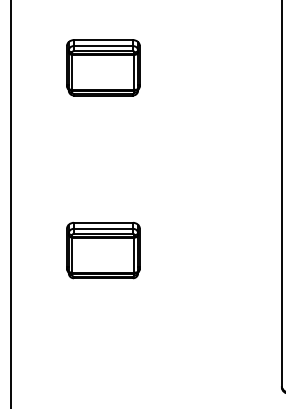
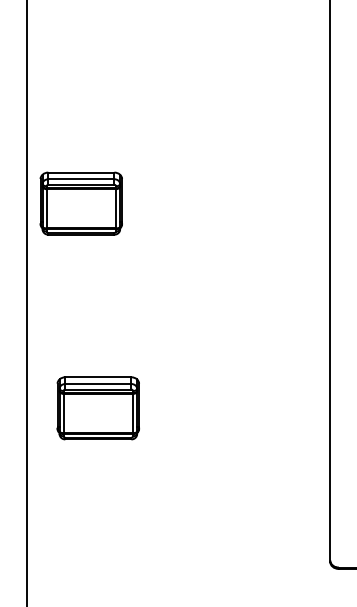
part: (102, 67) -> (80, 203), moved
part: (102, 250) -> (97, 408), moved

